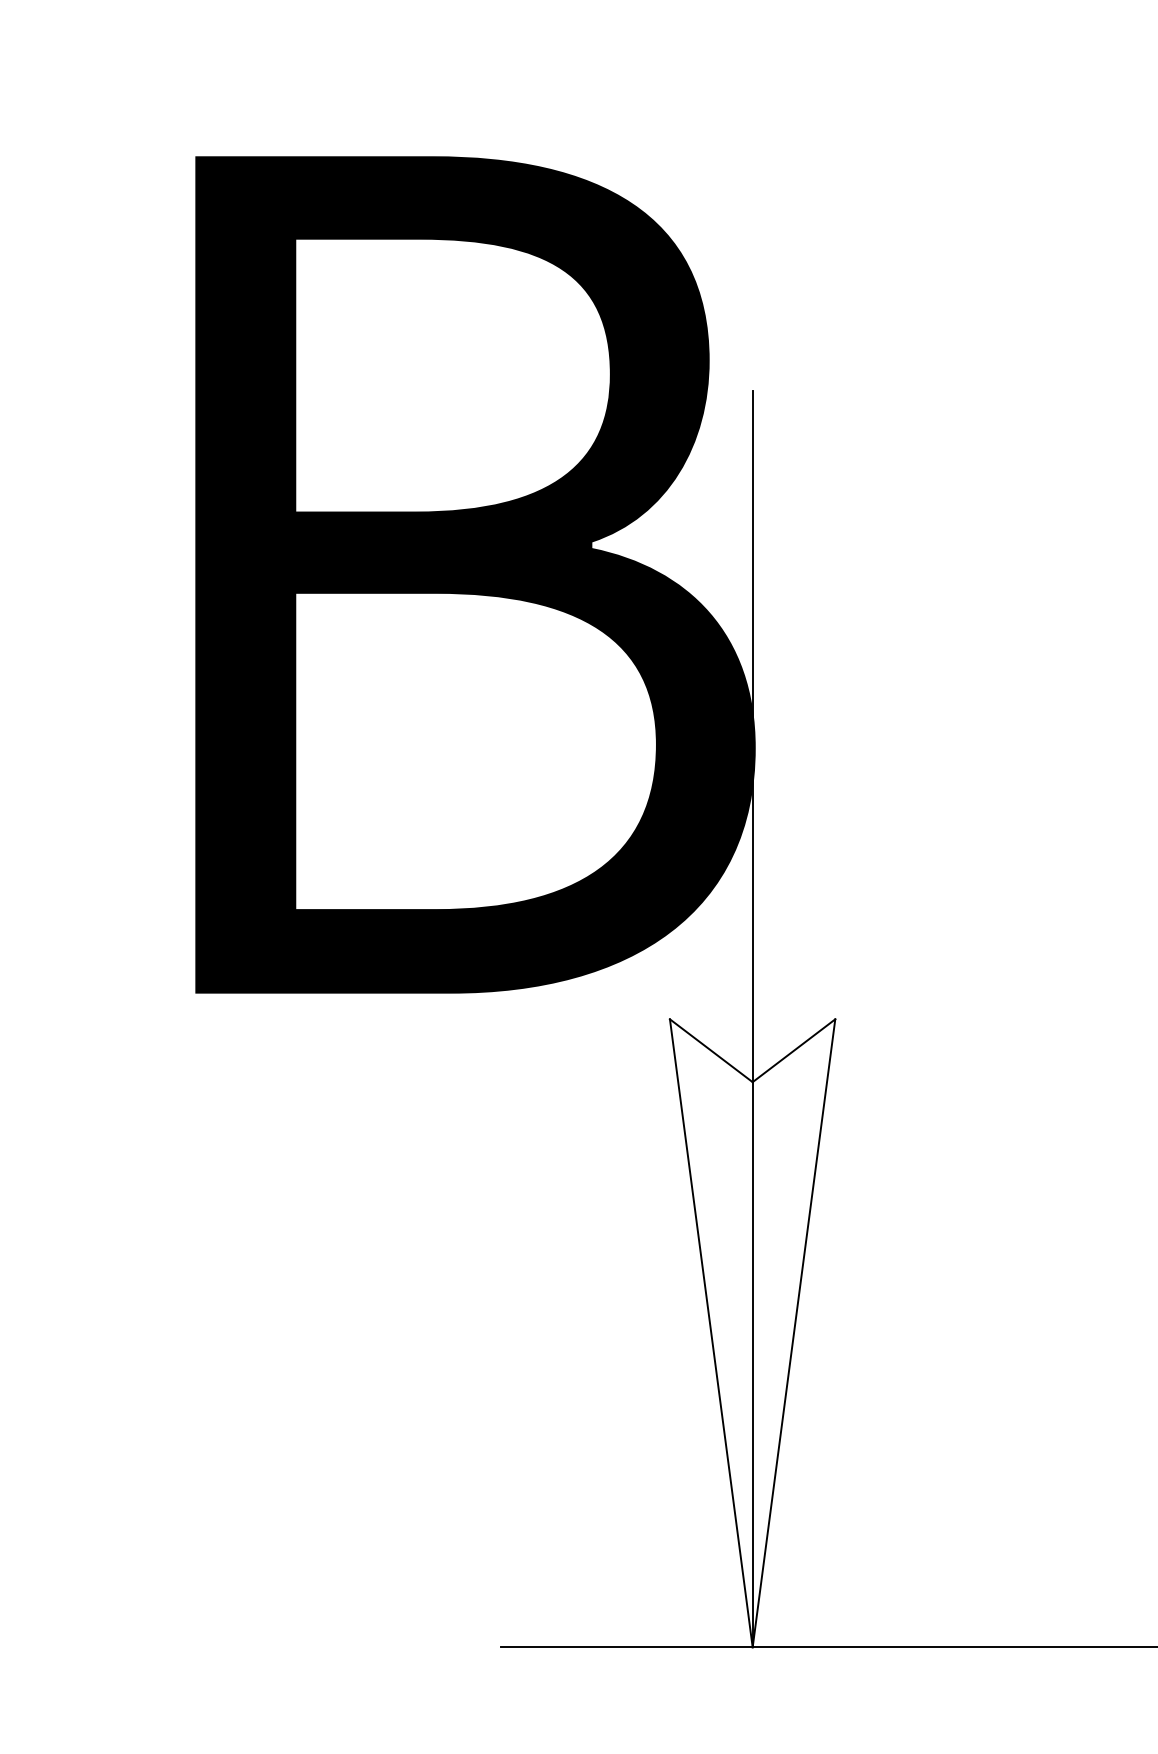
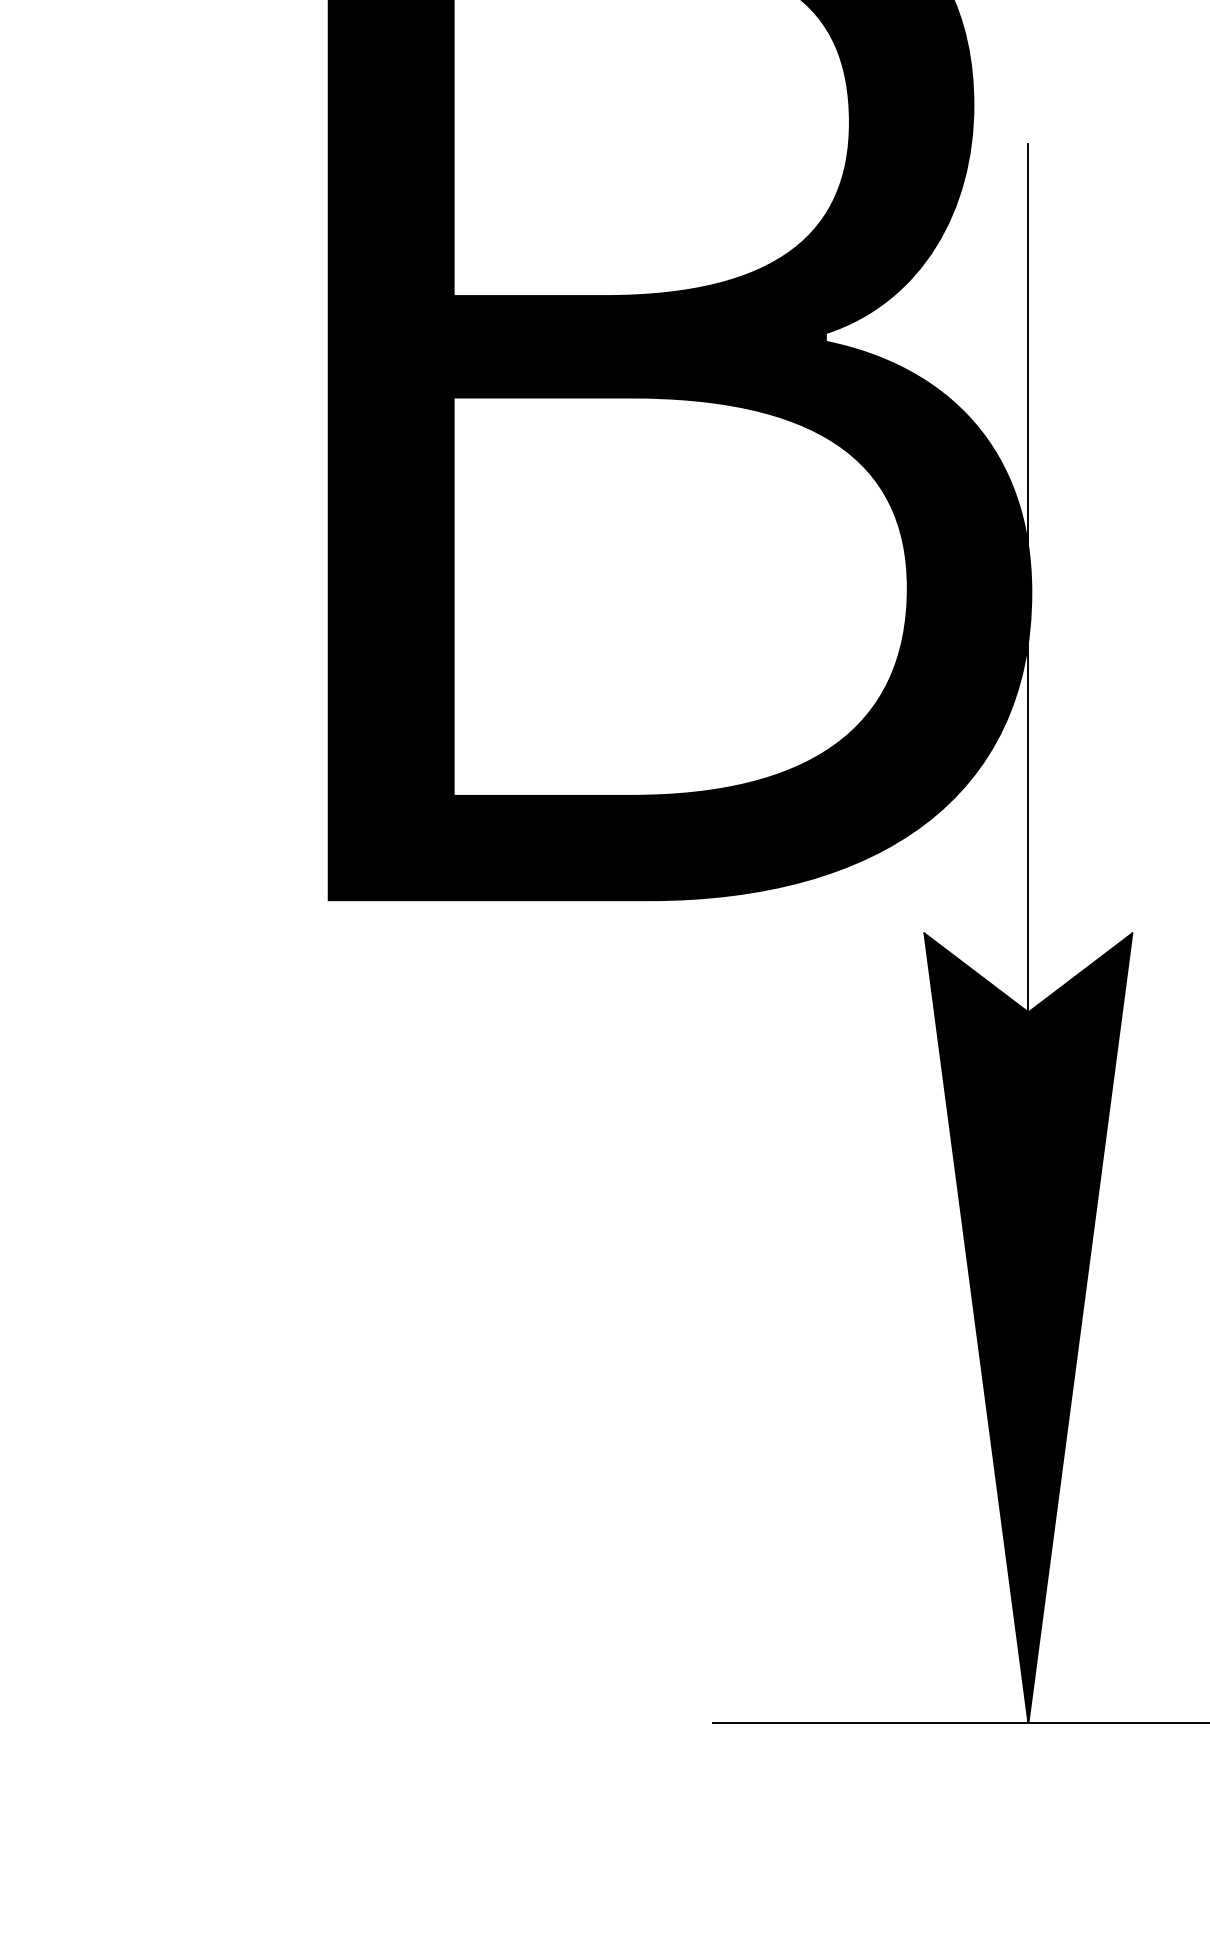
fill: (752, 1333) -> (1028, 1328), added

